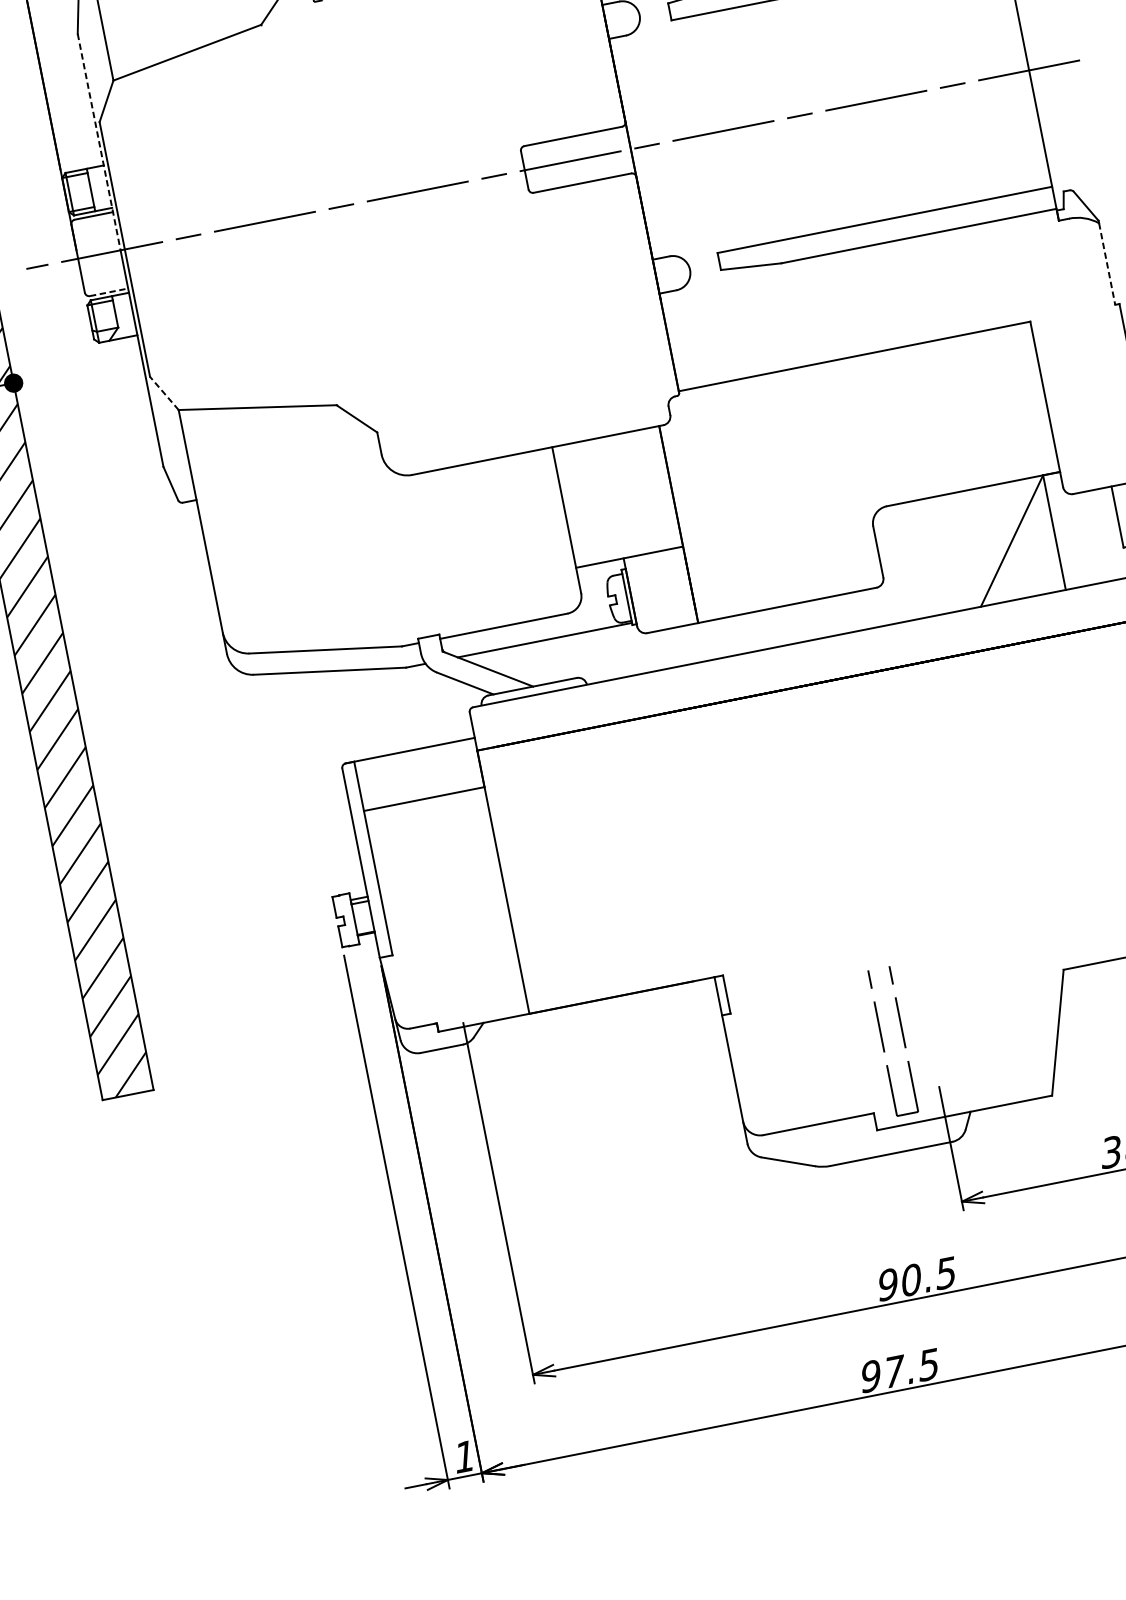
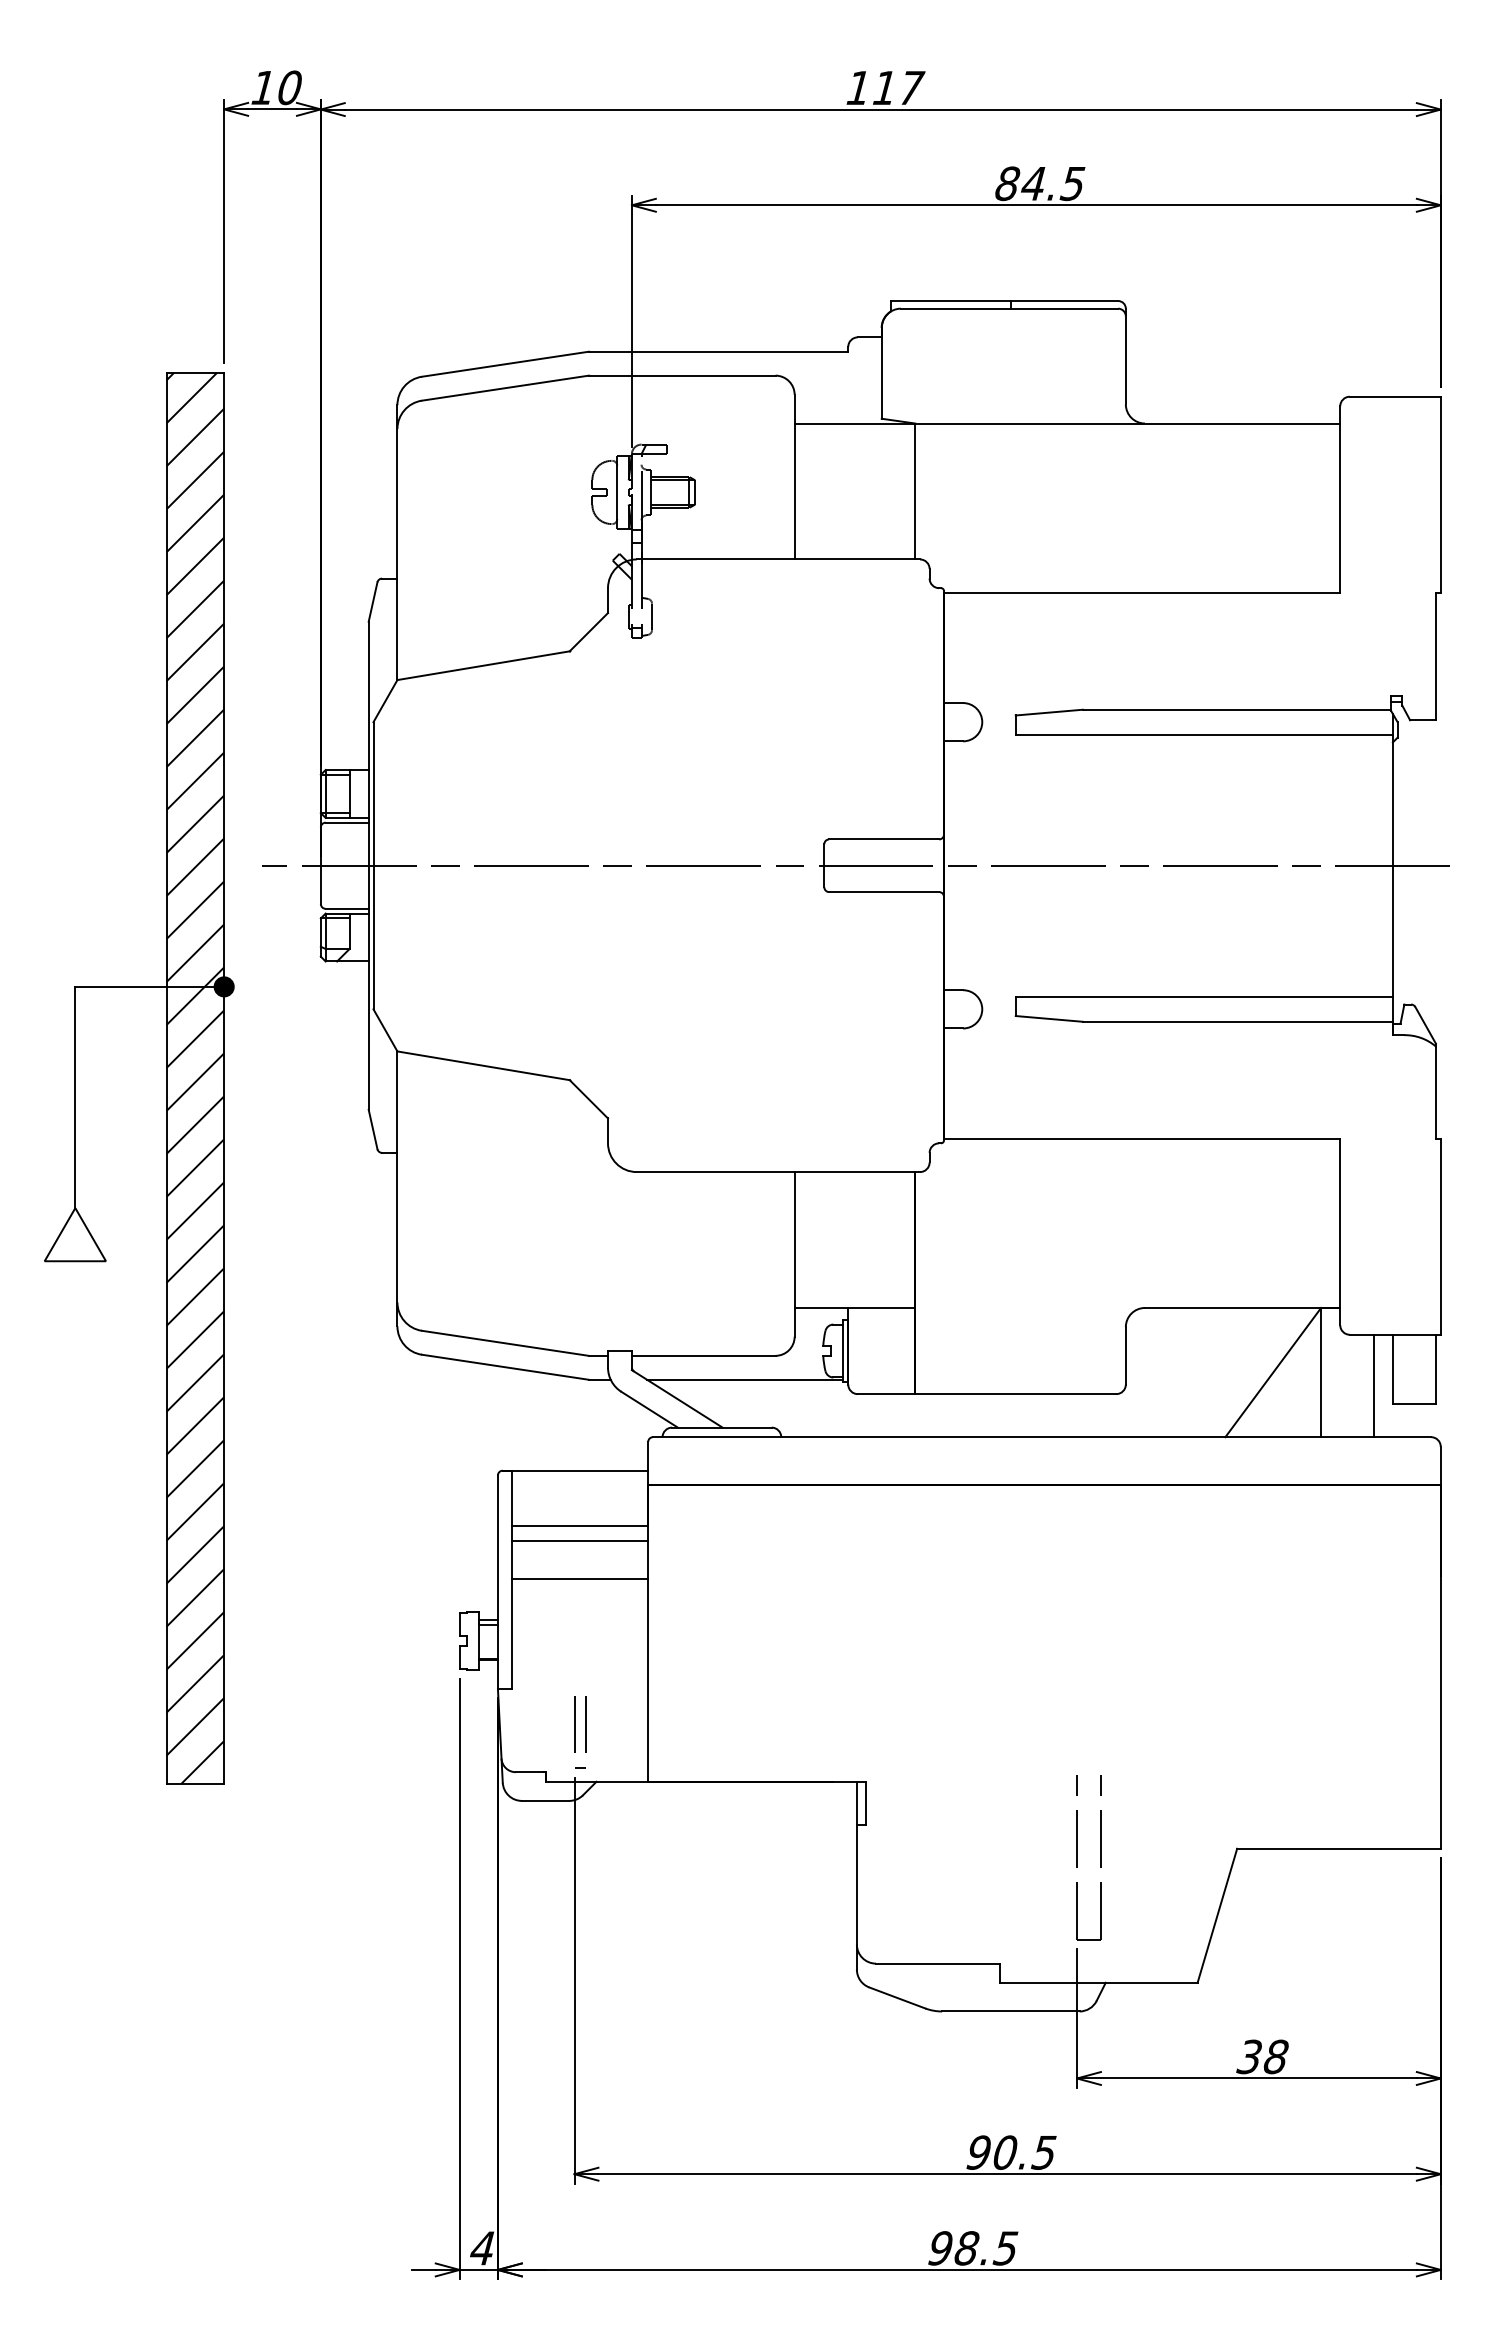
line: (99, 142) -> (368, 744), dashed -> solid
line: (1106, 264) -> (1435, 1092), dashed -> solid
line: (109, 291) -> (347, 908), dashed -> solid
line: (164, 392) -> (385, 1029), dashed -> solid
line: (1103, 534) -> (1373, 1385), added
line: (426, 811) -> (580, 1540), added
line: (433, 845) -> (580, 1578), added
part: (460, 982) -> (580, 1732), added
part: (883, 1043) -> (1077, 1857), moved
text: (894, 1371) -> (967, 2248), 97.5 -> 98.5
text: (464, 1456) -> (482, 2248), 1 -> 4

